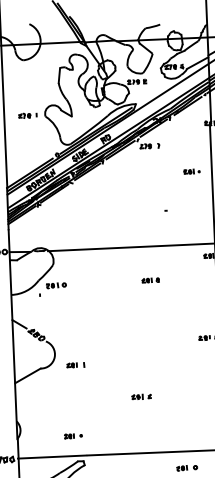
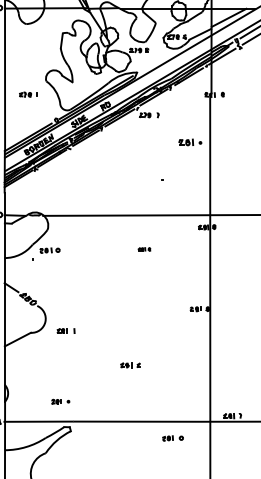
part: (27, 115) -> (28, 94), moved
part: (191, 171) -> (189, 142), size x1.4
part: (150, 280) -> (144, 249), size x0.7

